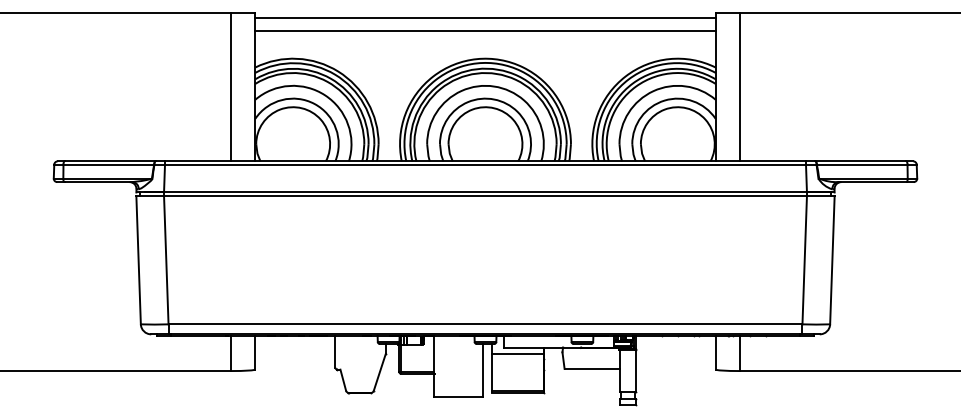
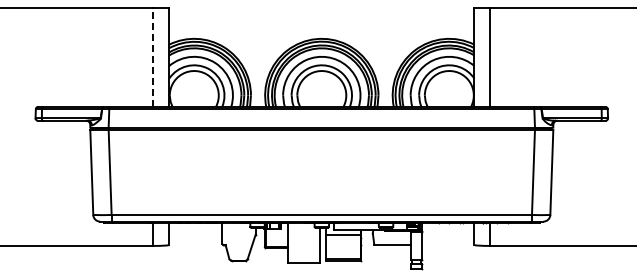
line: (485, 17) -> (321, 11), removed
line: (485, 31) -> (321, 20), removed
line: (231, 86) -> (153, 57), solid -> dashed

